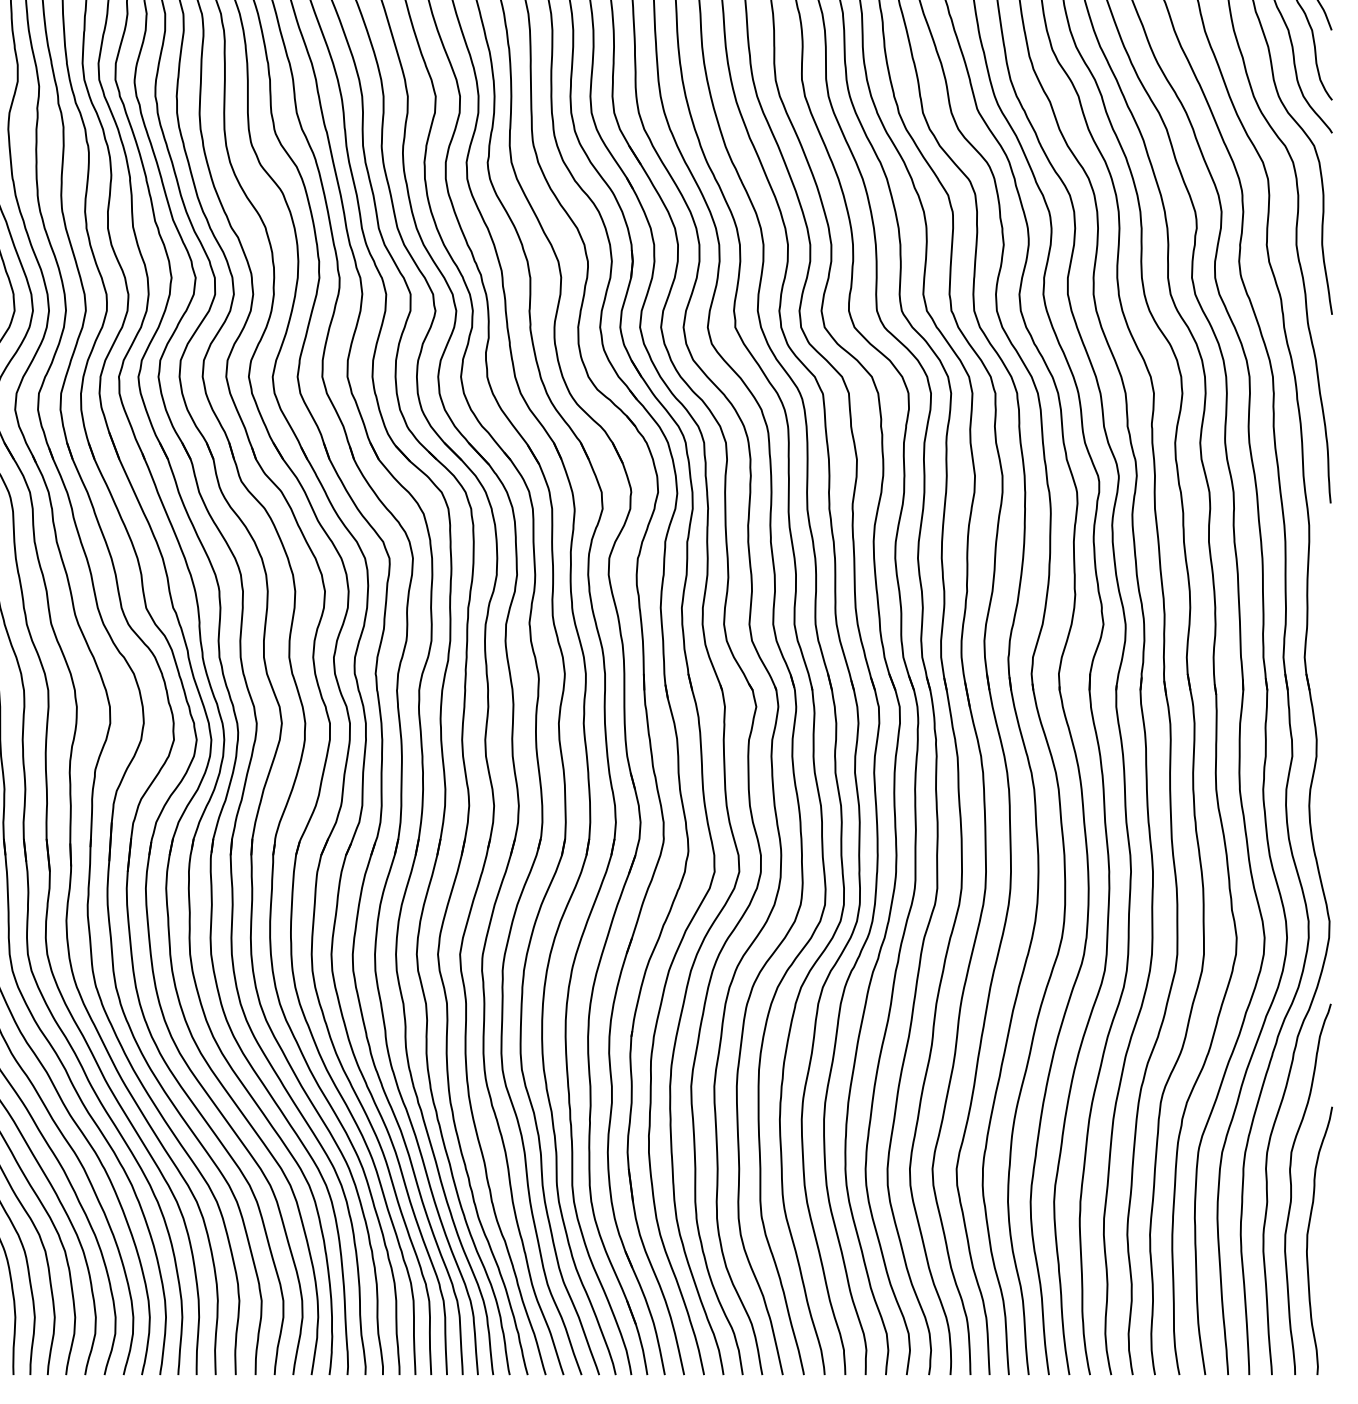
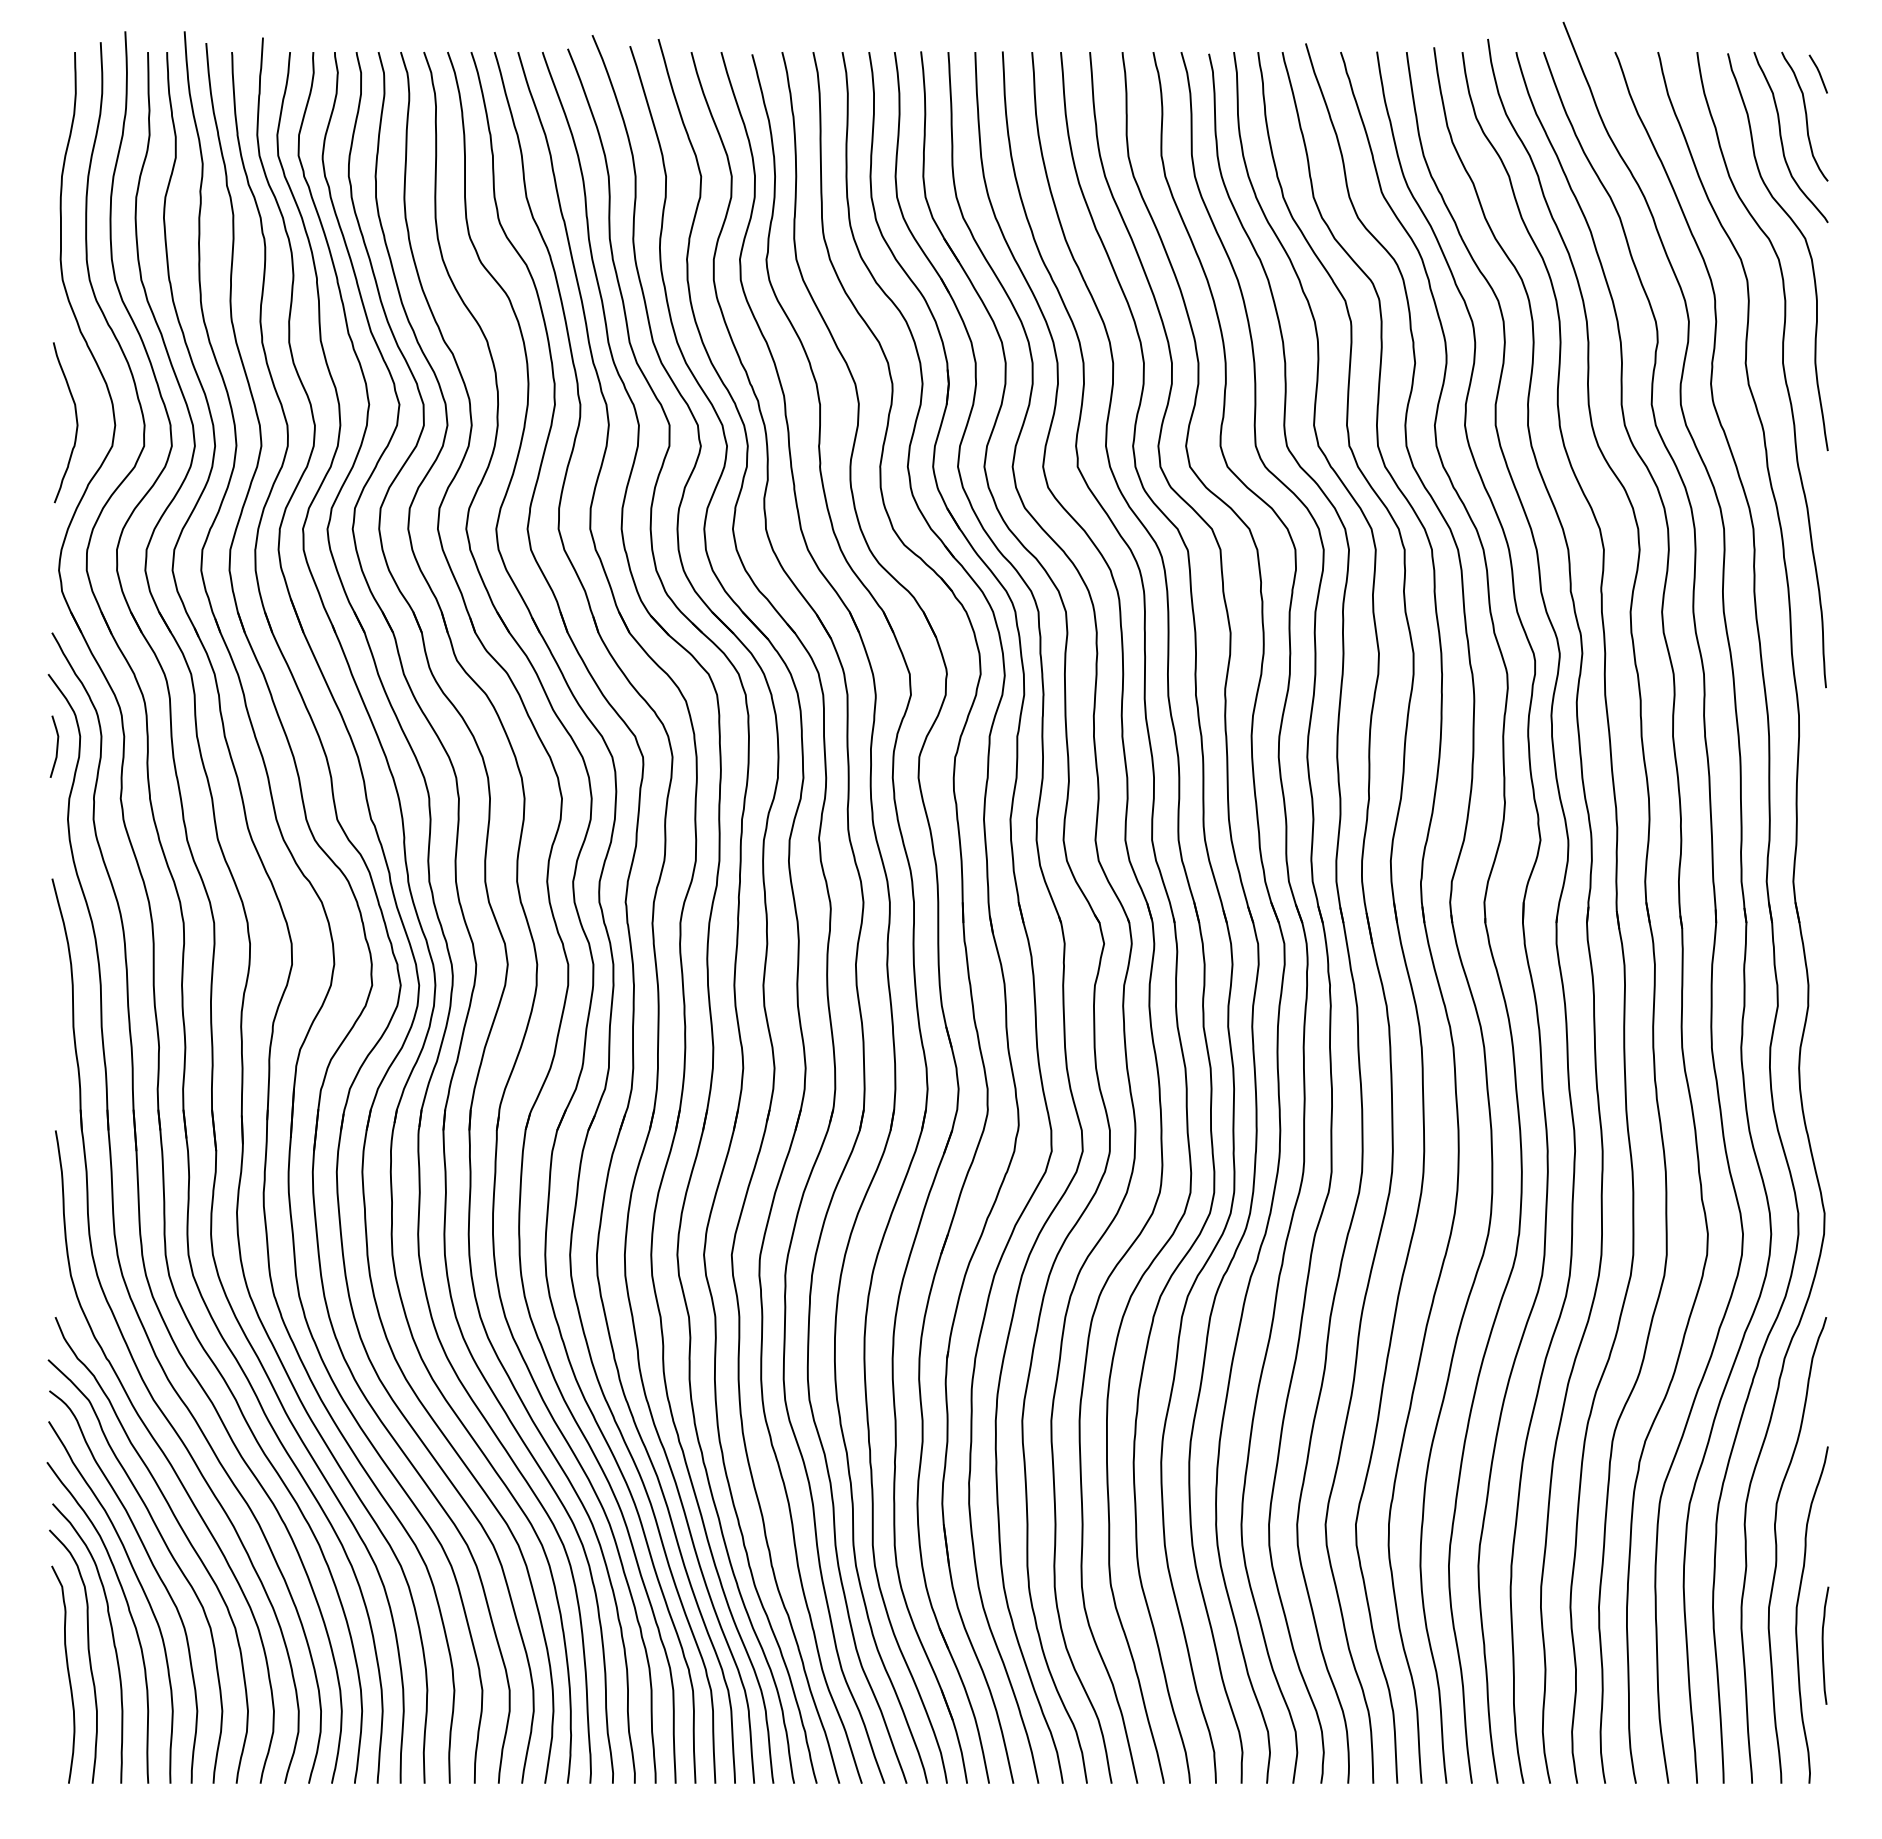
curve: (1328, 1265) -> (1823, 1645), added

